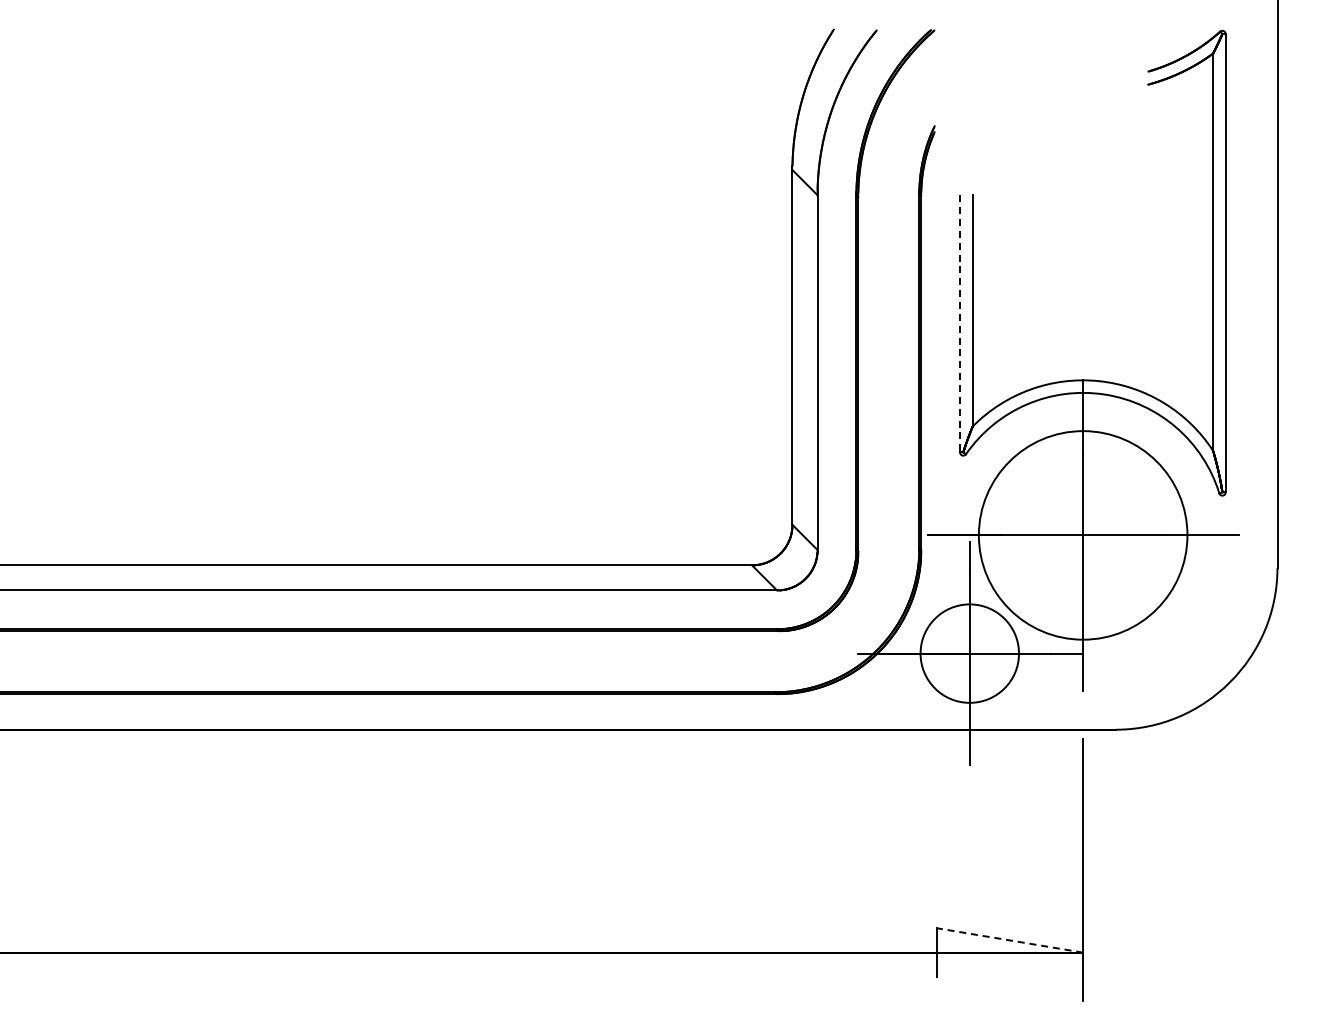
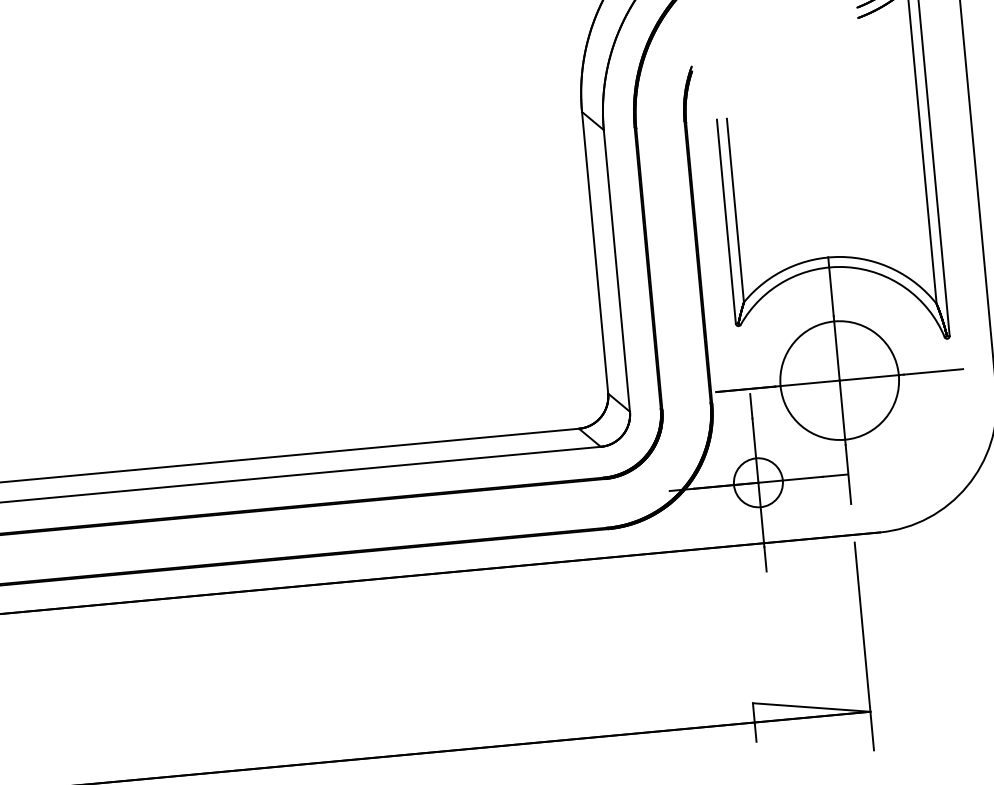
line: (960, 323) -> (726, 221), dashed -> solid
circle: (1082, 534) -> (839, 379), size x0.71
circle: (969, 653) -> (758, 482), size x0.62
line: (1010, 940) -> (811, 707), dashed -> solid

